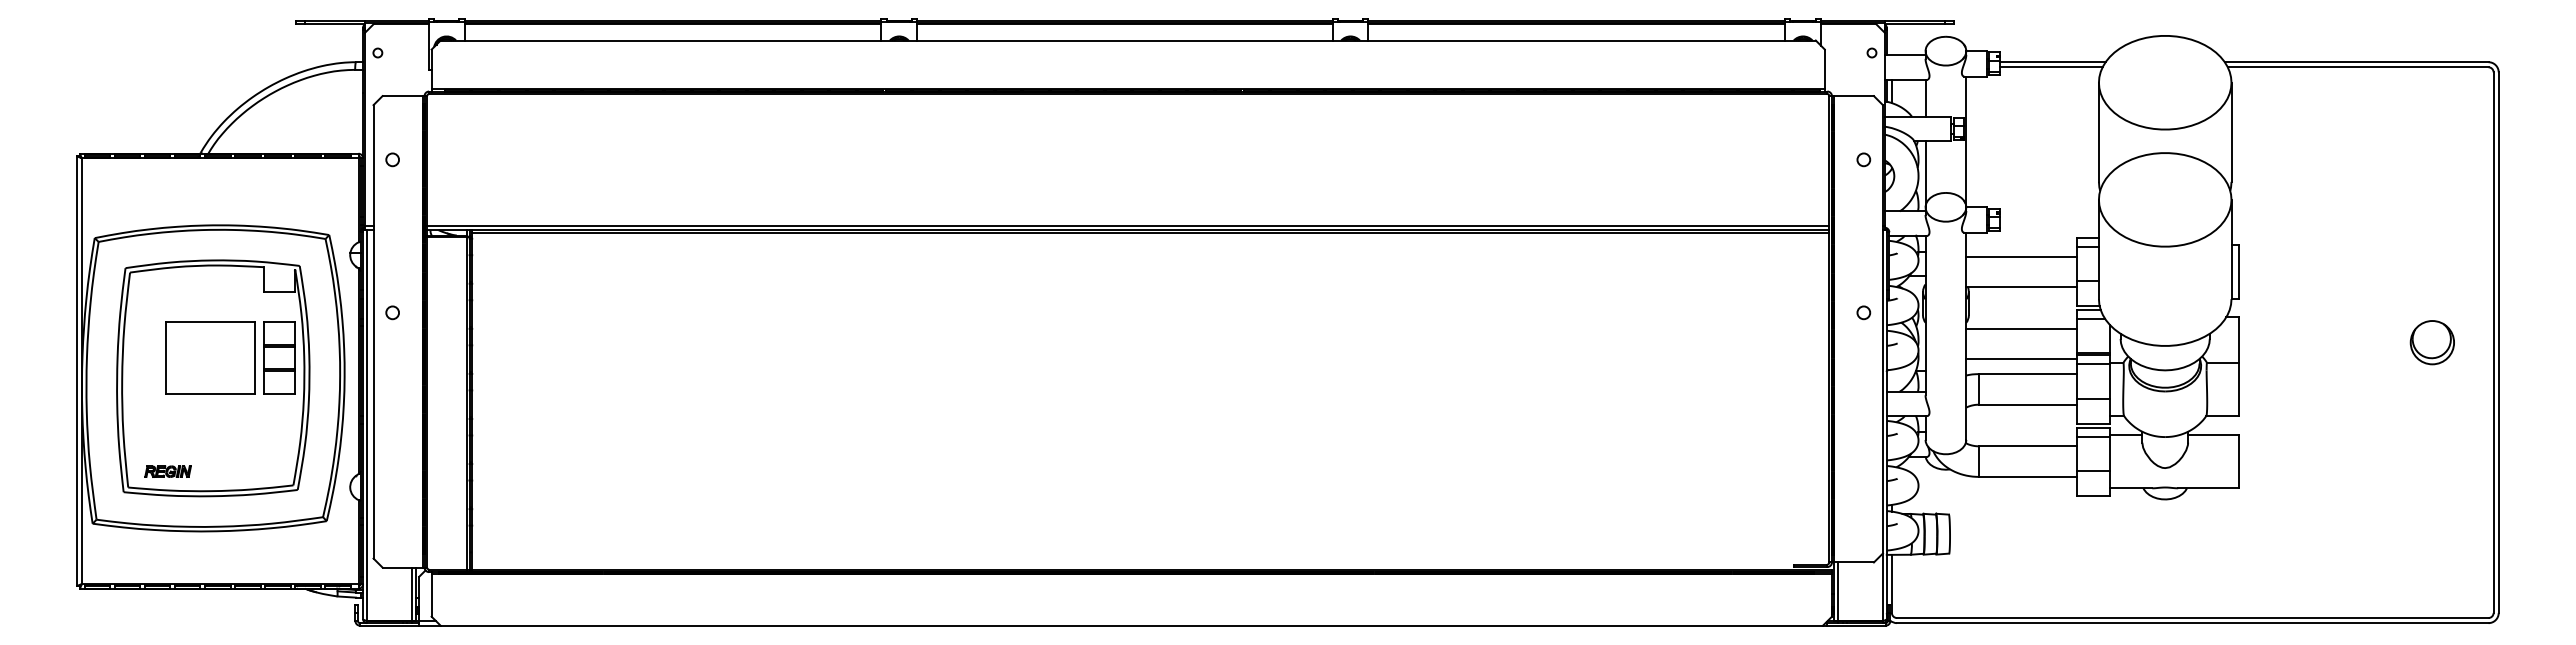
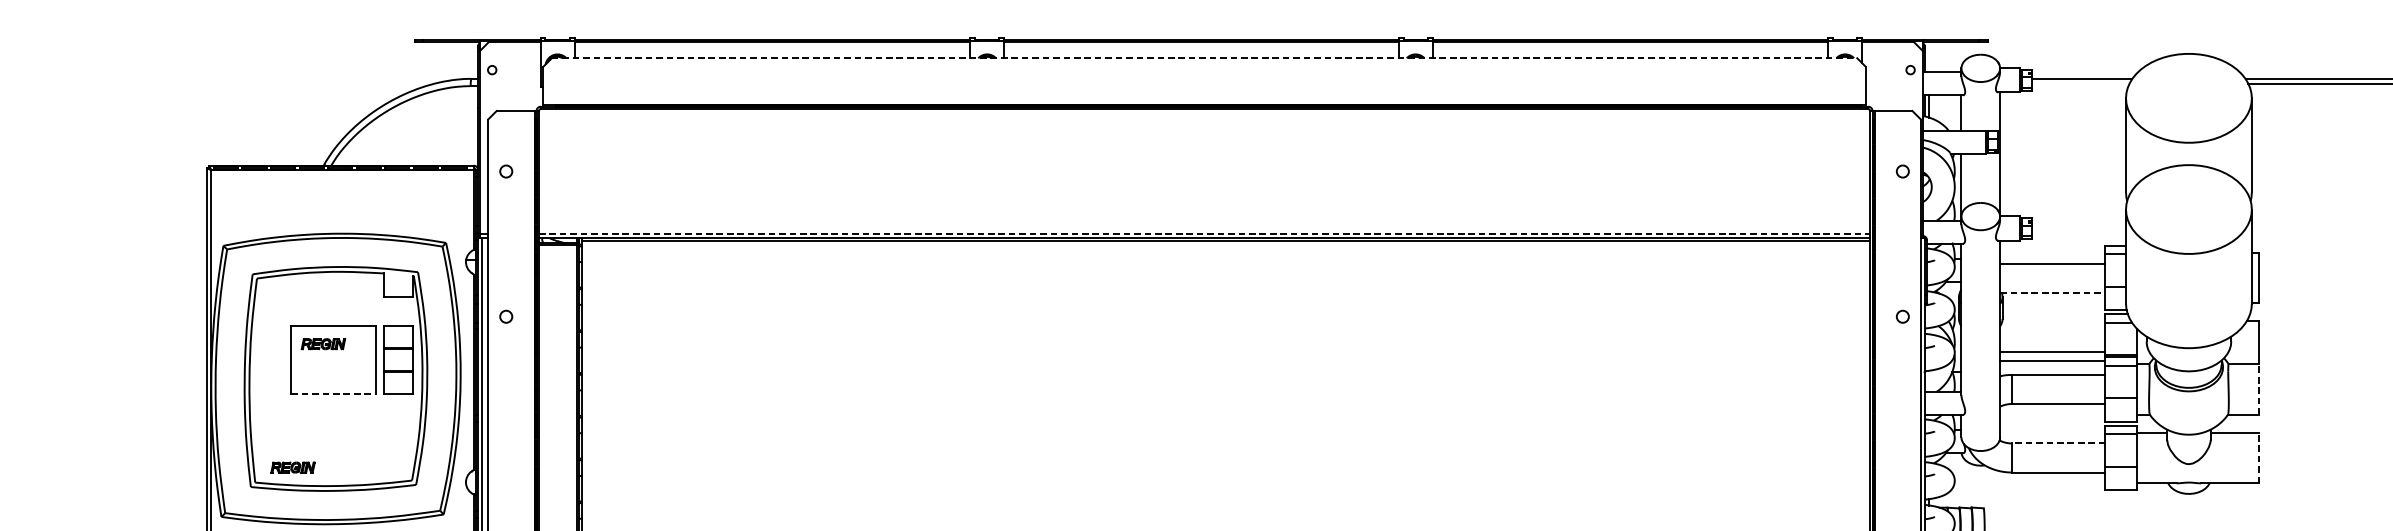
line: (1128, 40) -> (1204, 58), solid -> dashed
line: (2050, 67) -> (2080, 83), removed
line: (1128, 225) -> (1204, 233), solid -> dashed
line: (2022, 287) -> (2053, 292), solid -> dashed
line: (2021, 328) -> (2052, 351), moved
part: (199, 341) -> (322, 343), added
line: (2239, 389) -> (2259, 389), solid -> dashed
line: (210, 393) -> (333, 393), solid -> dashed
line: (2027, 446) -> (2058, 443), solid -> dashed
line: (2239, 461) -> (2259, 457), solid -> dashed

